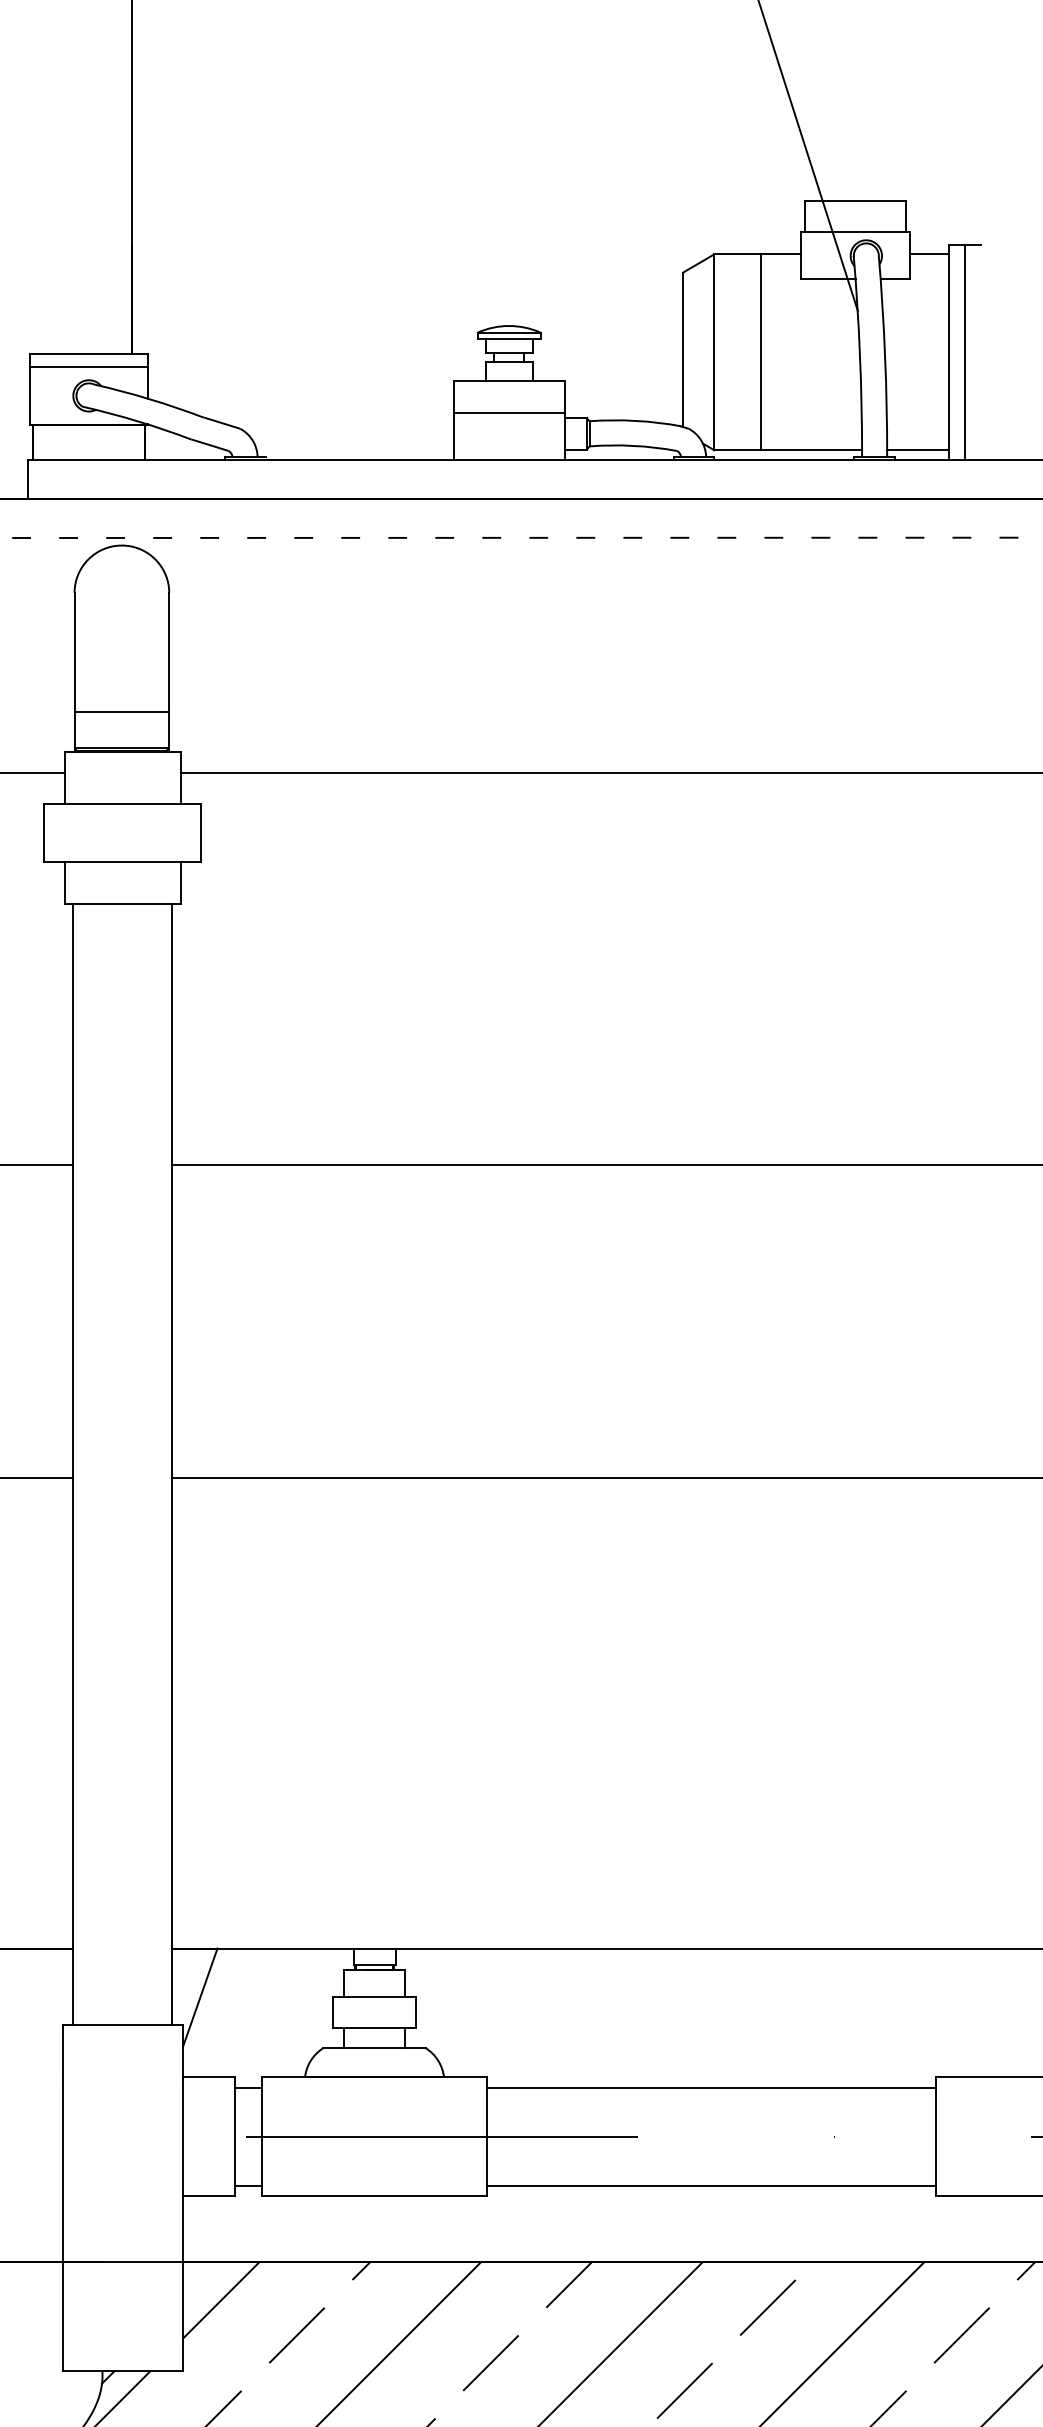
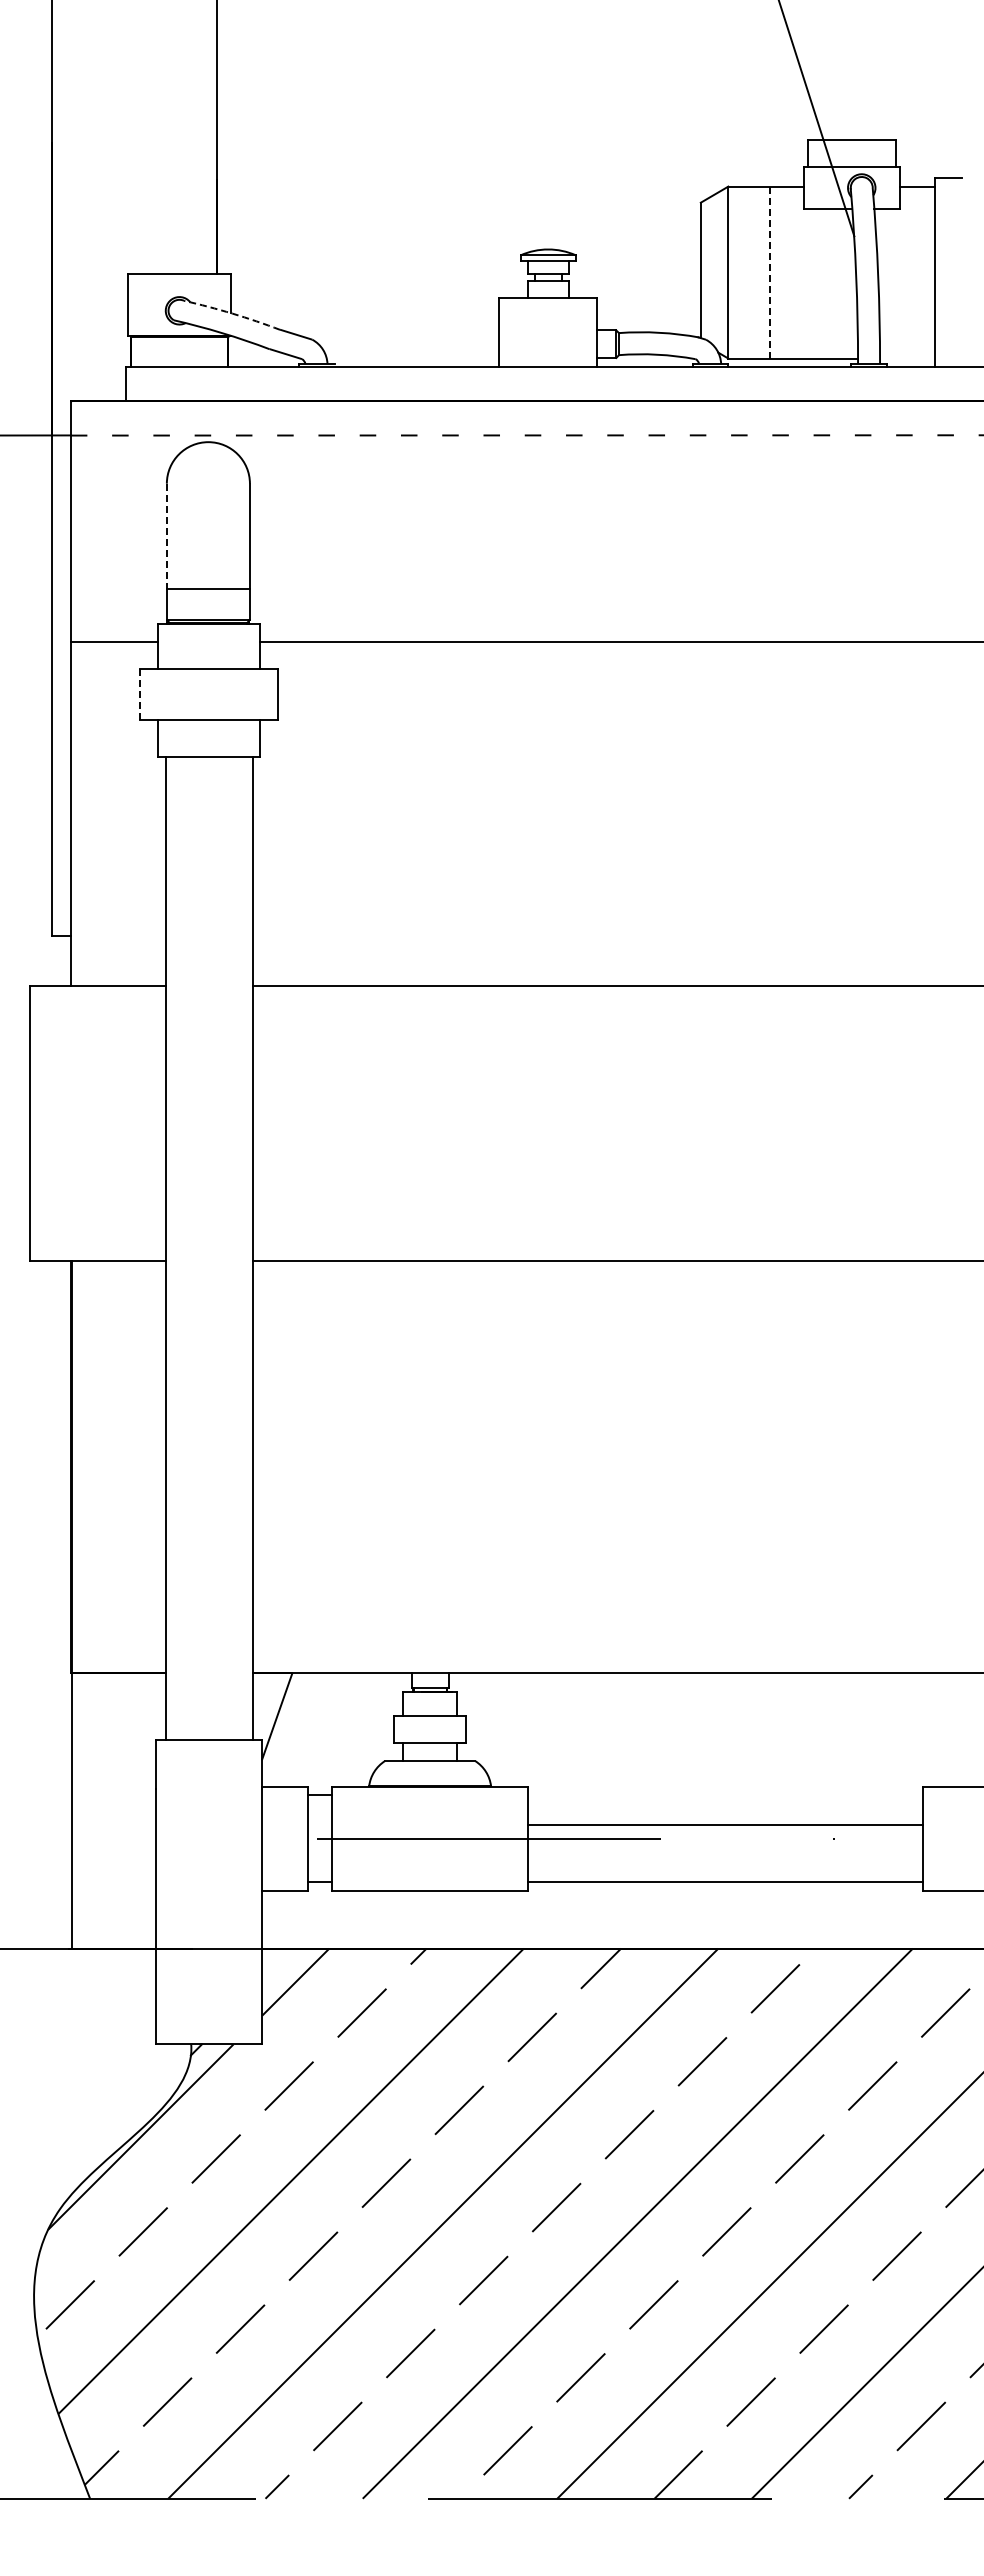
line: (761, 352) -> (769, 272), solid -> dashed
line: (965, 352) -> (948, 272), removed
line: (88, 367) -> (179, 285), removed
arc: (149, 398) -> (232, 313), solid -> dashed
line: (509, 412) -> (548, 325), removed
line: (918, 450) -> (907, 358), removed
line: (74, 653) -> (166, 536), solid -> dashed
line: (44, 833) -> (140, 694), solid -> dashed
line: (711, 2087) -> (725, 1825), moved

